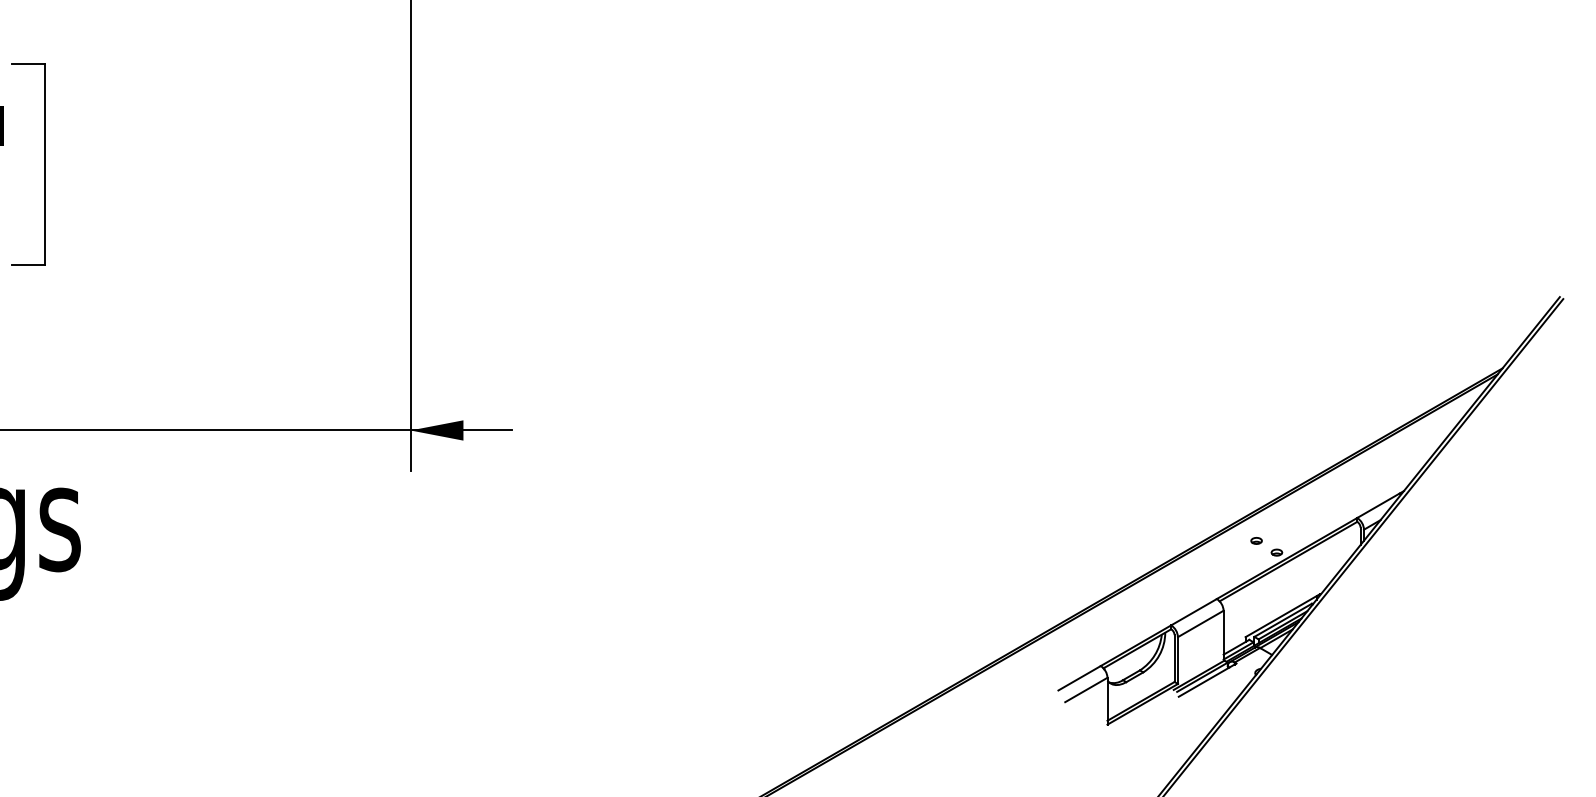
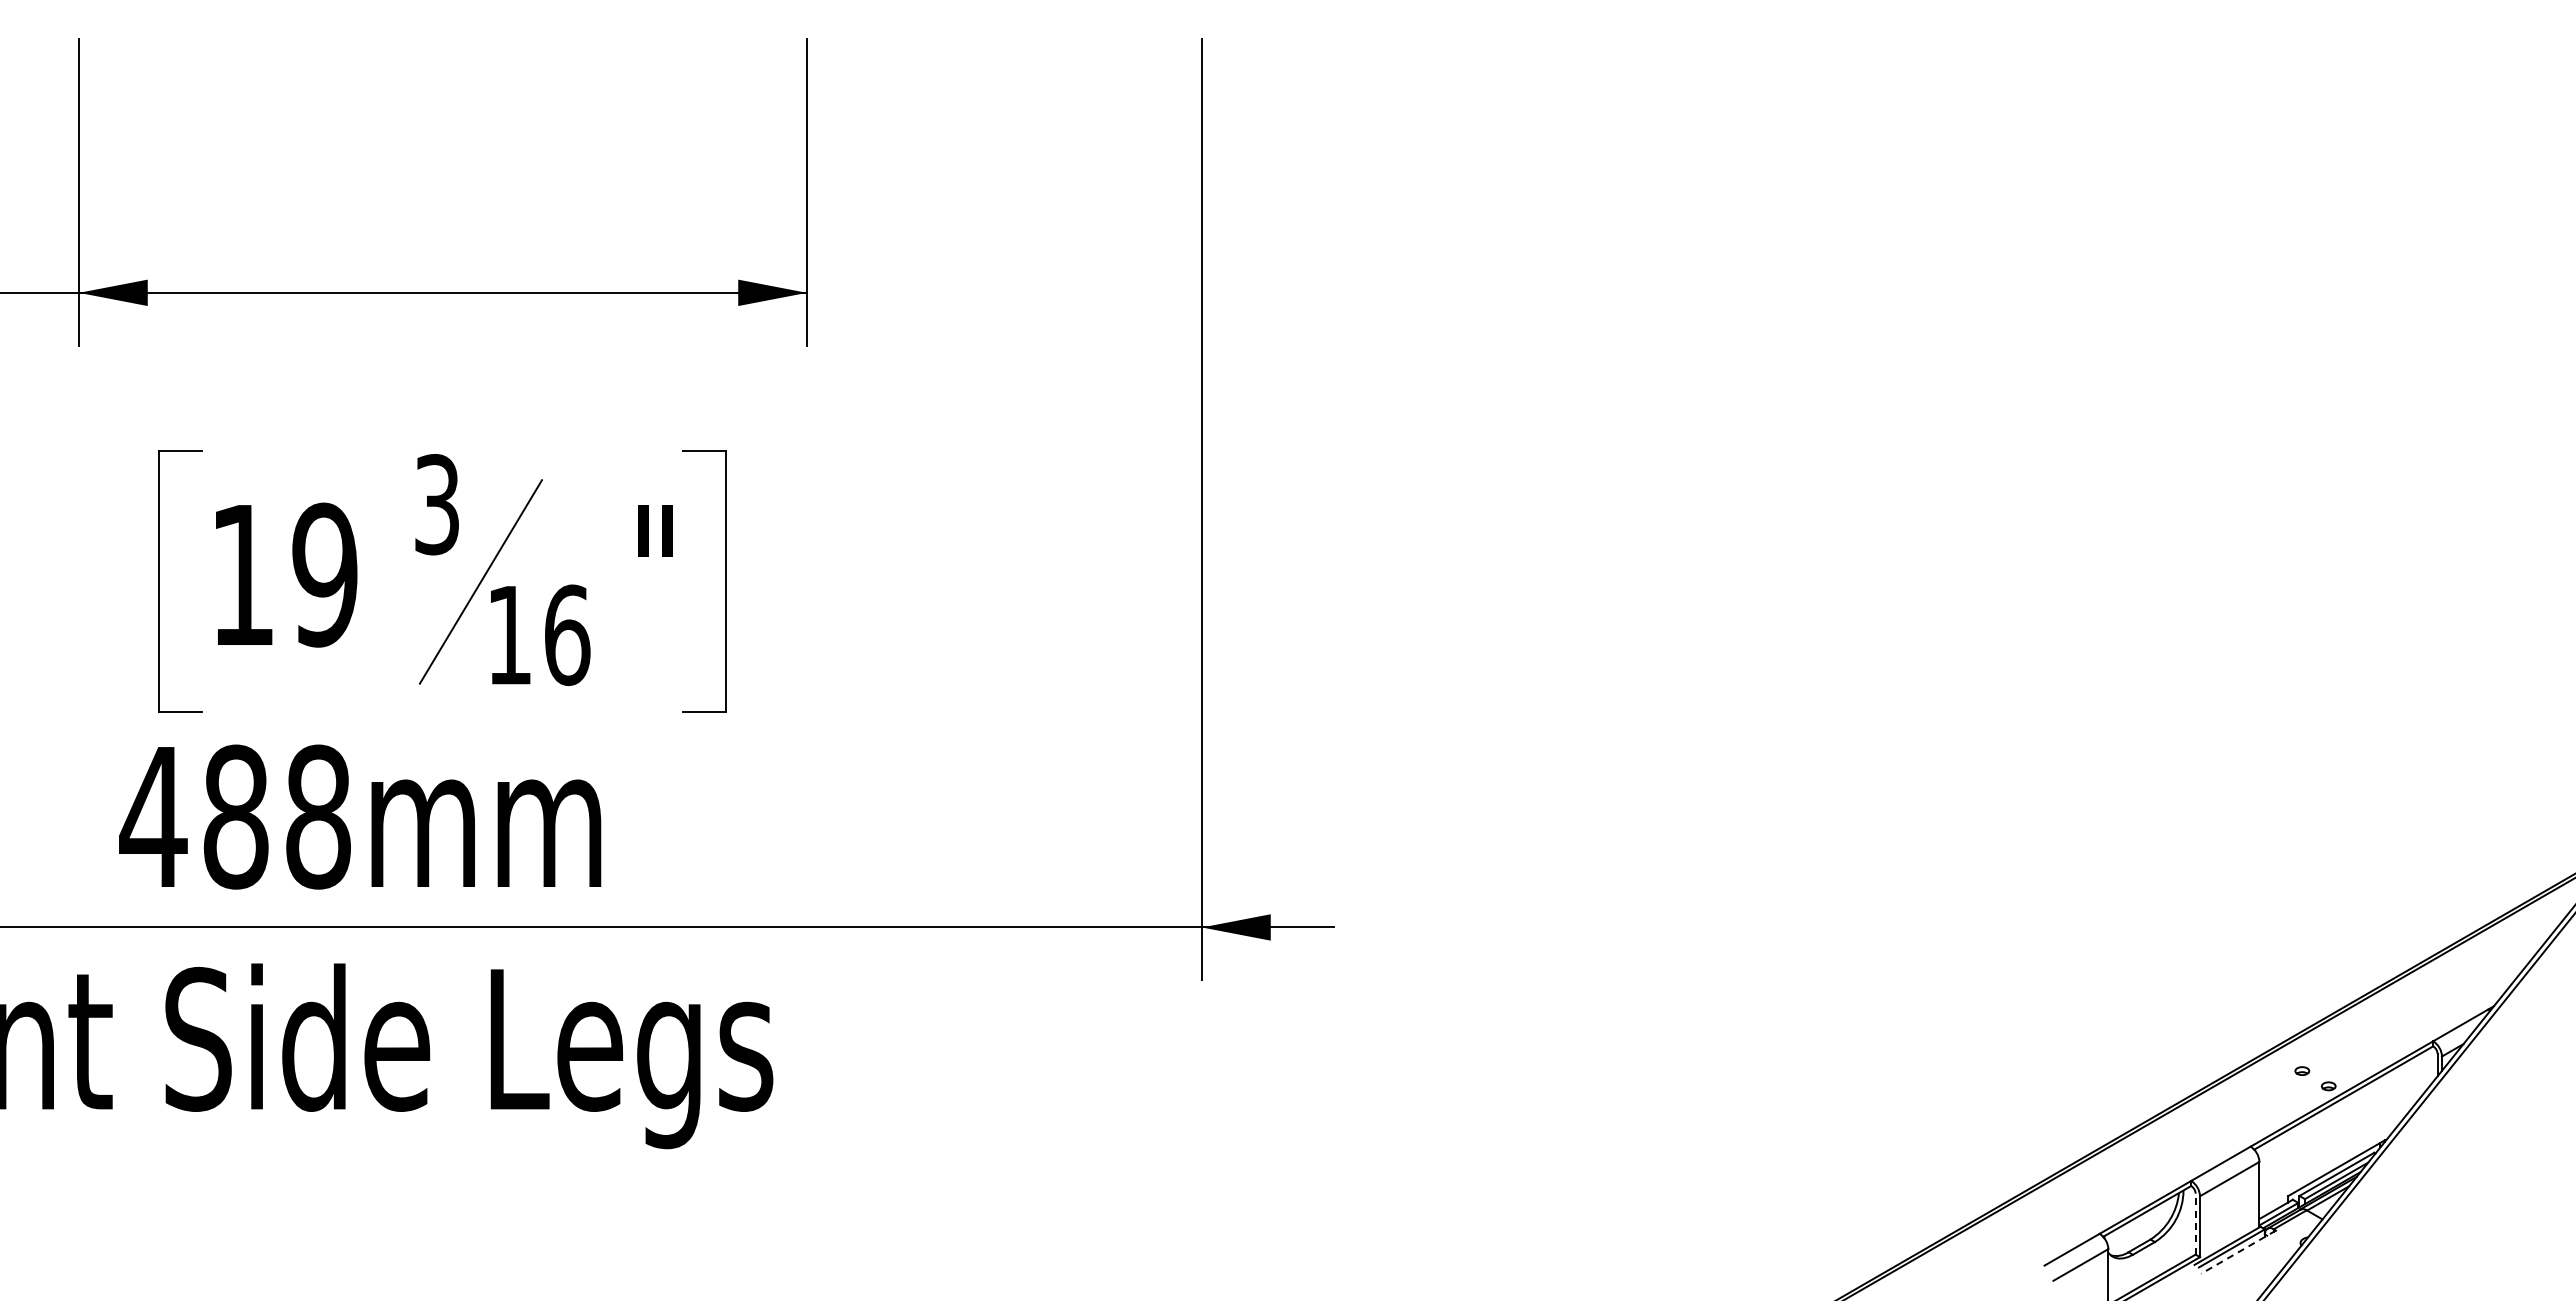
line: (1174, 658) -> (2195, 1223), solid -> dashed
line: (1207, 680) -> (2238, 1252), solid -> dashed

